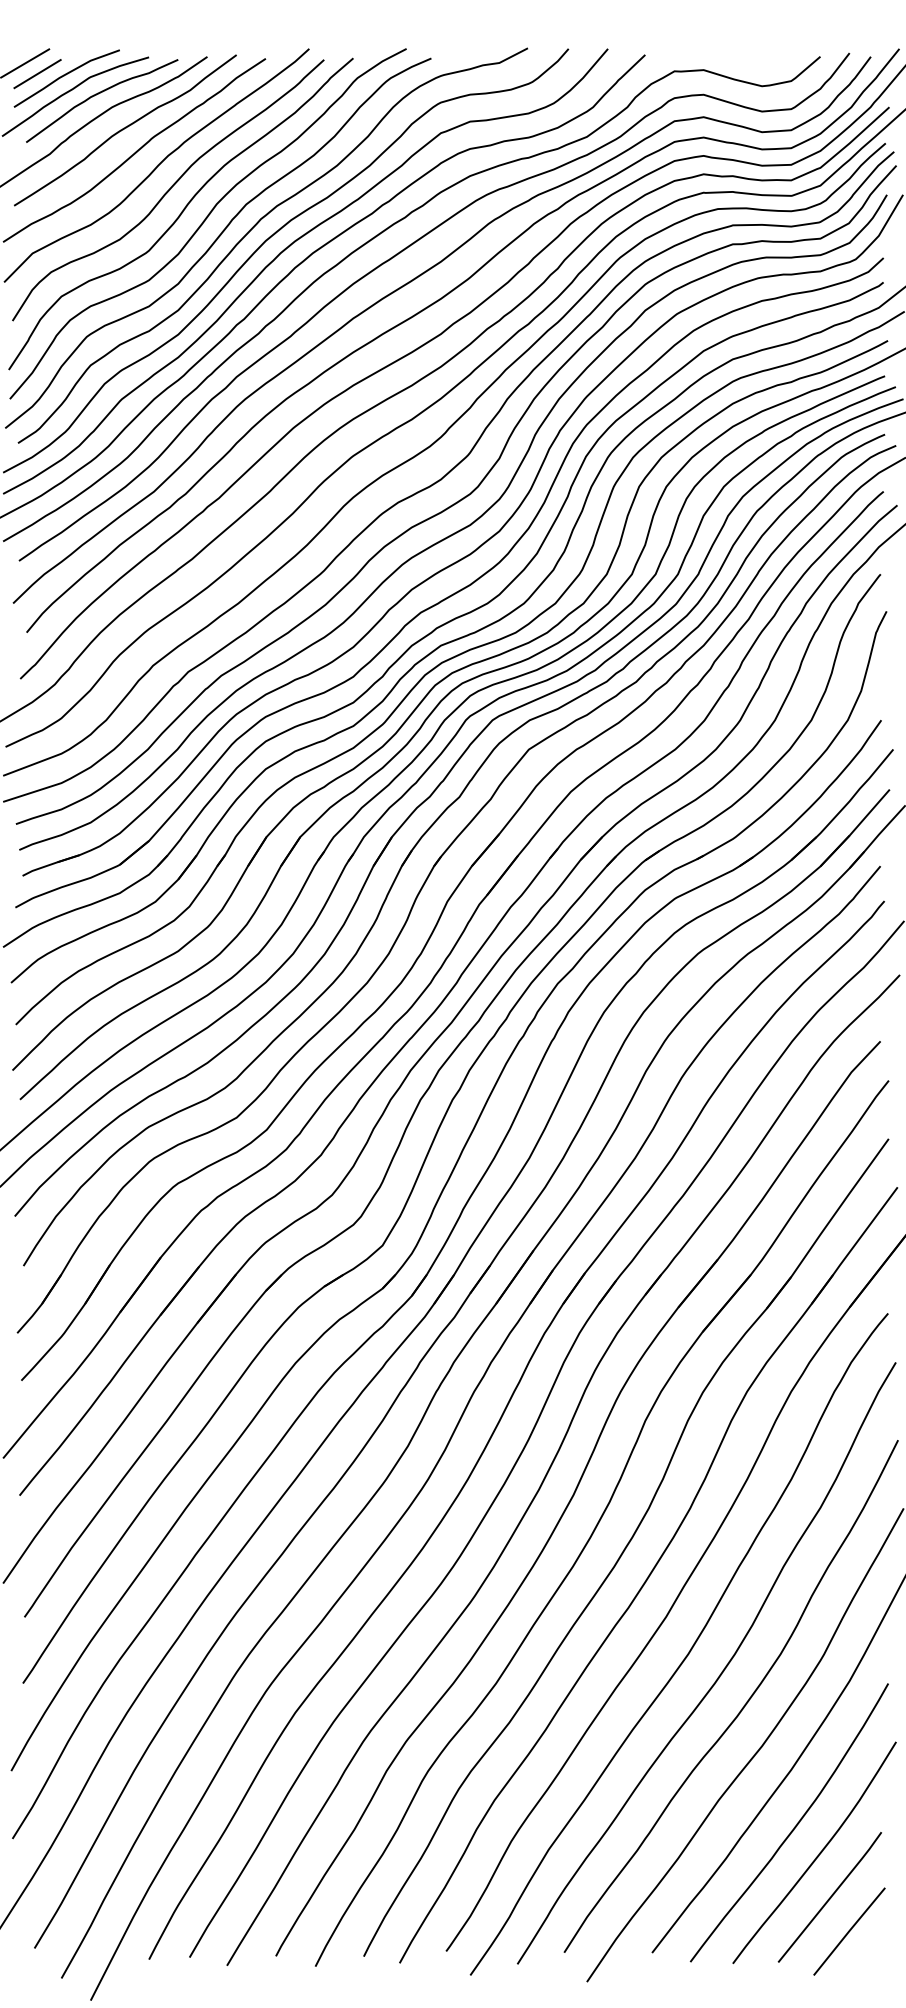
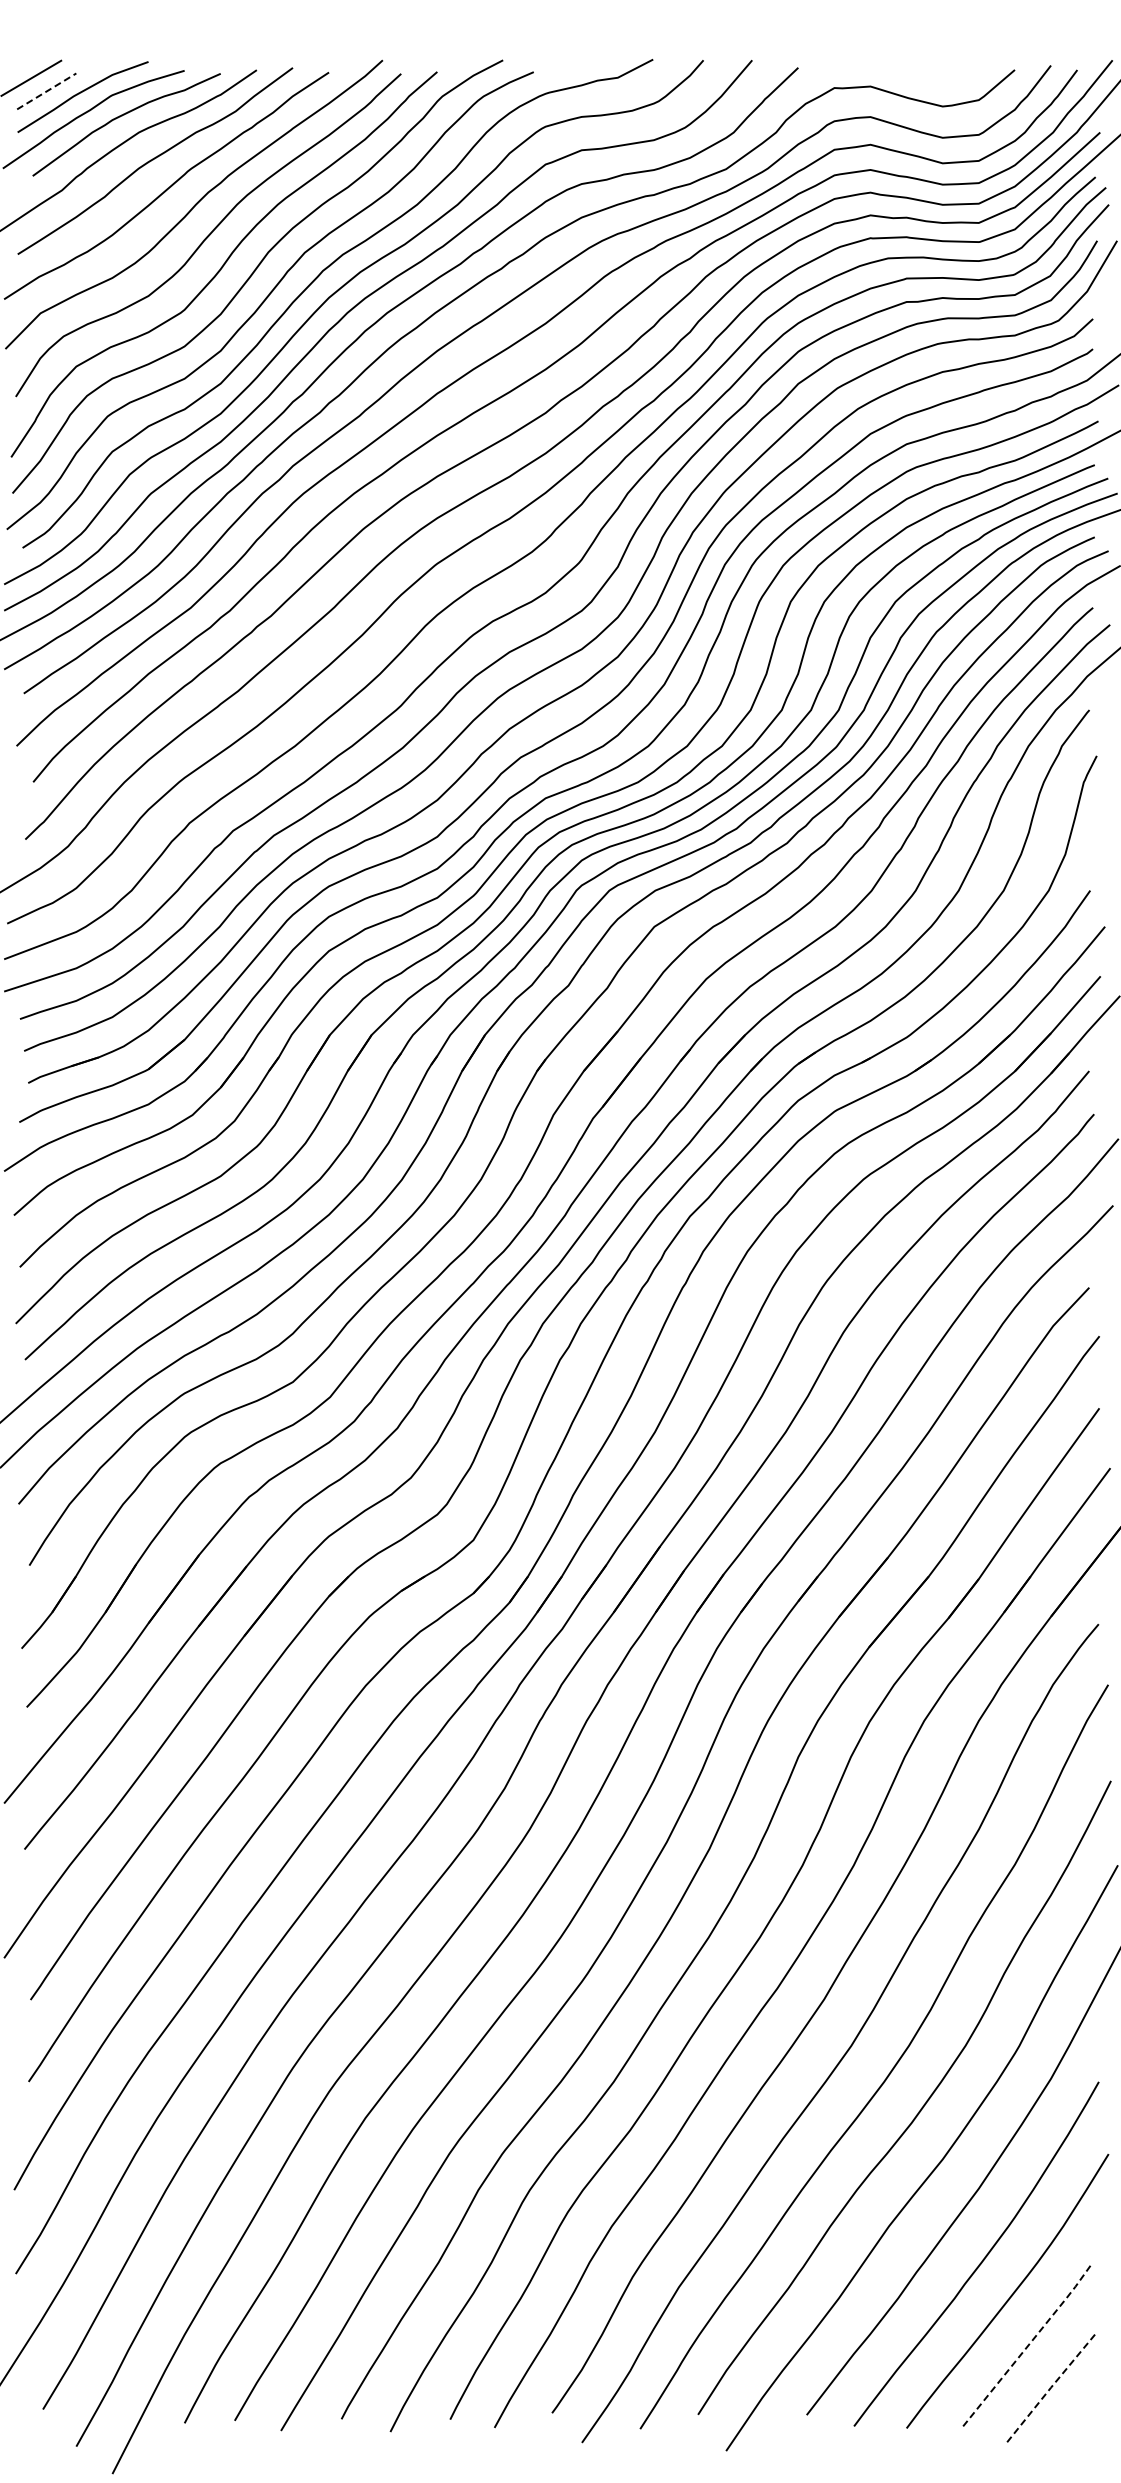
line: (37, 74) -> (46, 91), solid -> dashed
line: (831, 1896) -> (1028, 2345), solid -> dashed
line: (849, 1931) -> (1050, 2388), solid -> dashed

